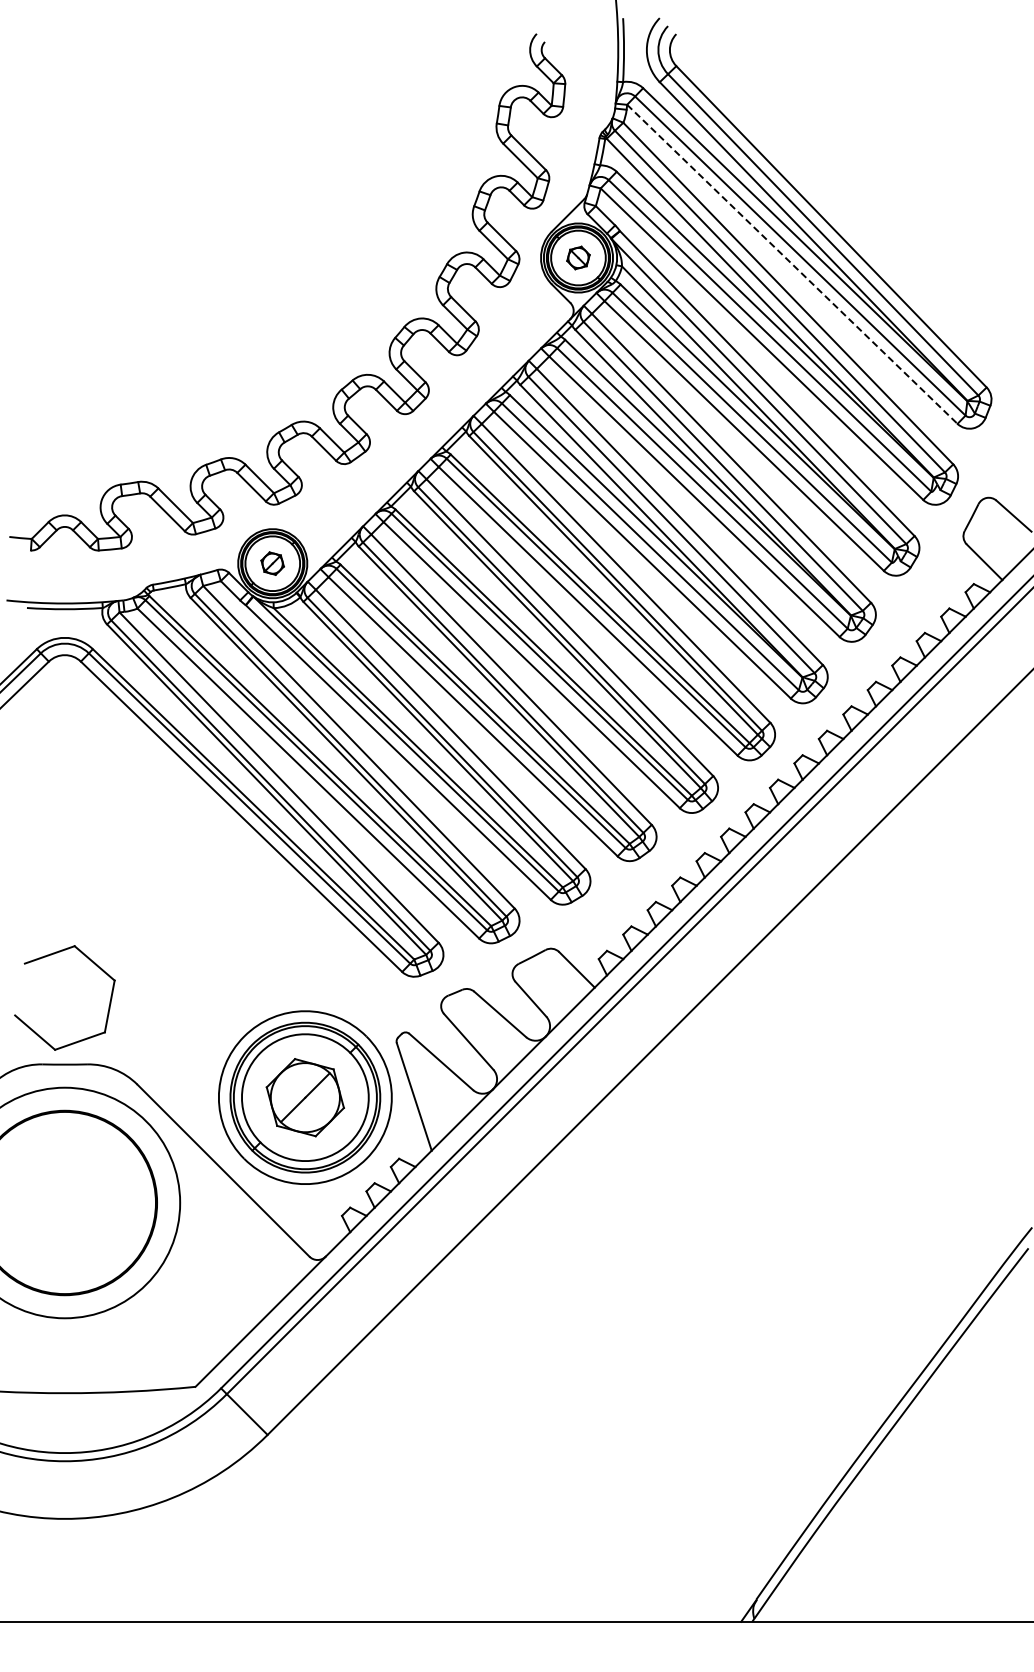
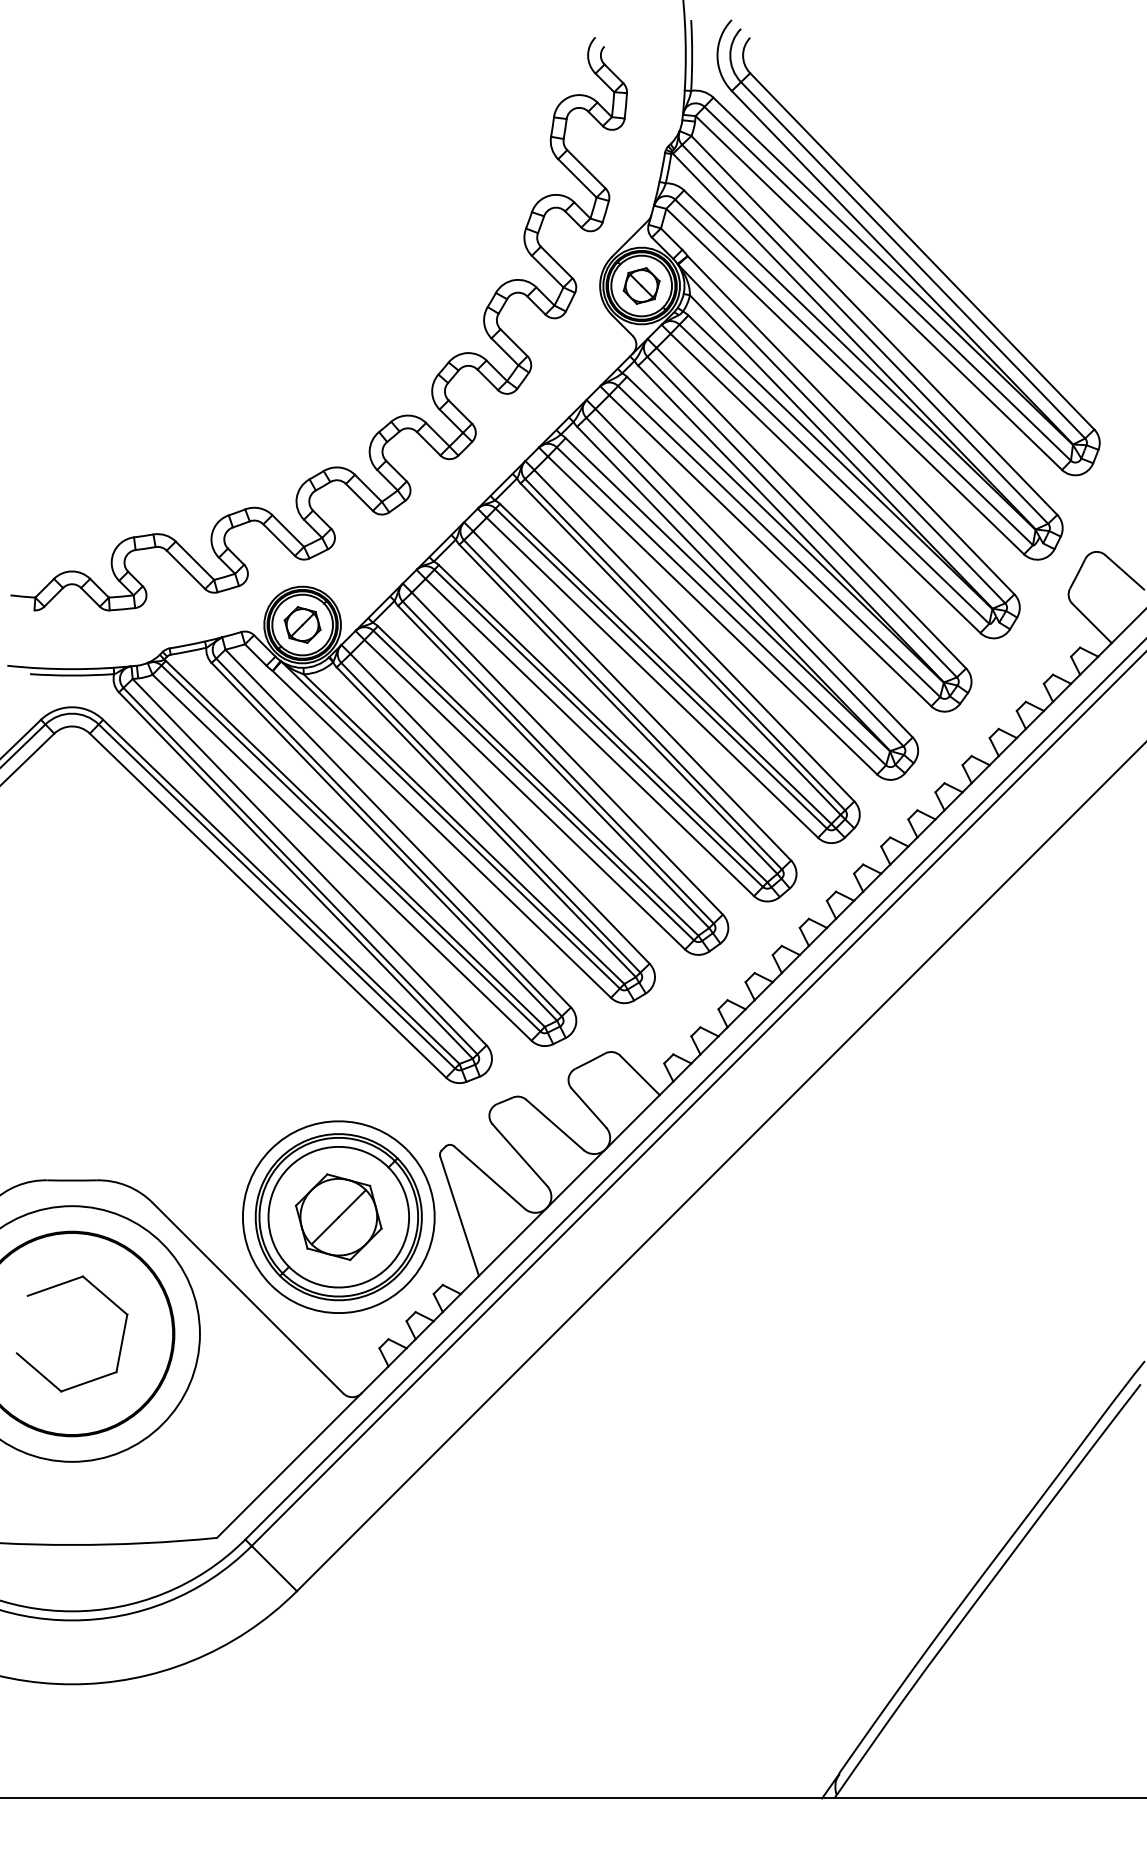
part: (578, 257) -> (641, 285), size x1.43
line: (792, 264) -> (879, 293), dashed -> solid
part: (272, 563) -> (302, 624), size x1.43
part: (51, 955) -> (57, 1286), moved

